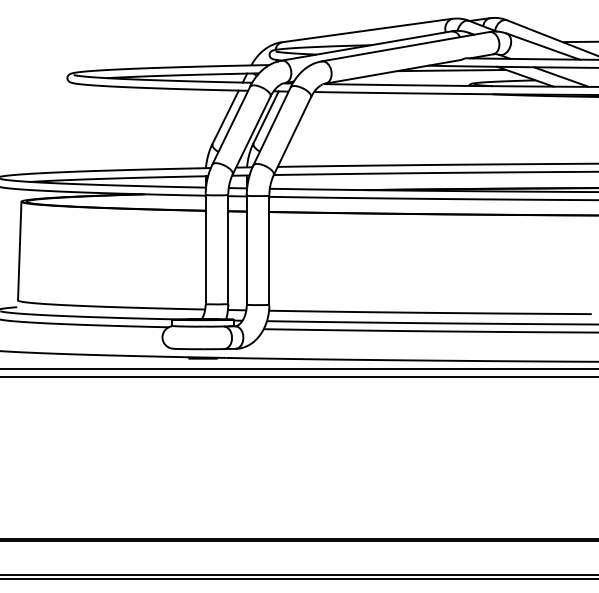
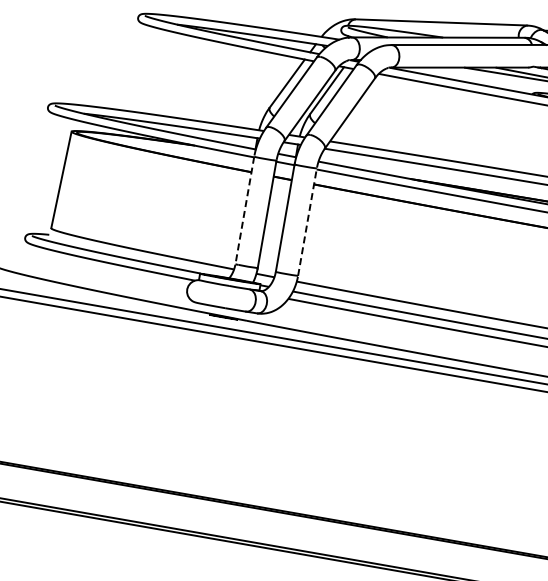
line: (205, 249) -> (244, 210), solid -> dashed
line: (269, 250) -> (307, 222), solid -> dashed

